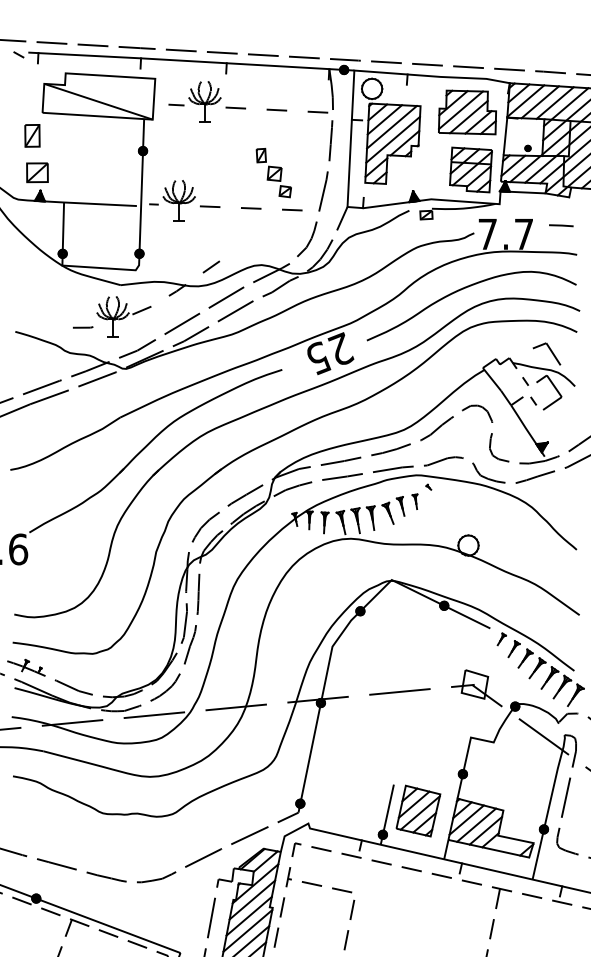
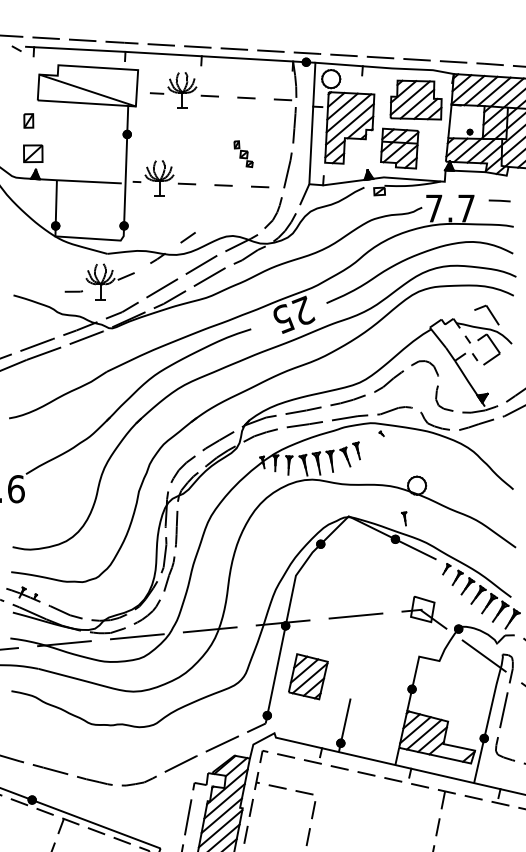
part: (32, 135) -> (28, 120), size x0.7
part: (470, 169) -> (399, 148), moved
part: (273, 173) -> (243, 154), size x0.6
part: (414, 501) -> (403, 518), moved
part: (418, 810) -> (308, 676), moved

